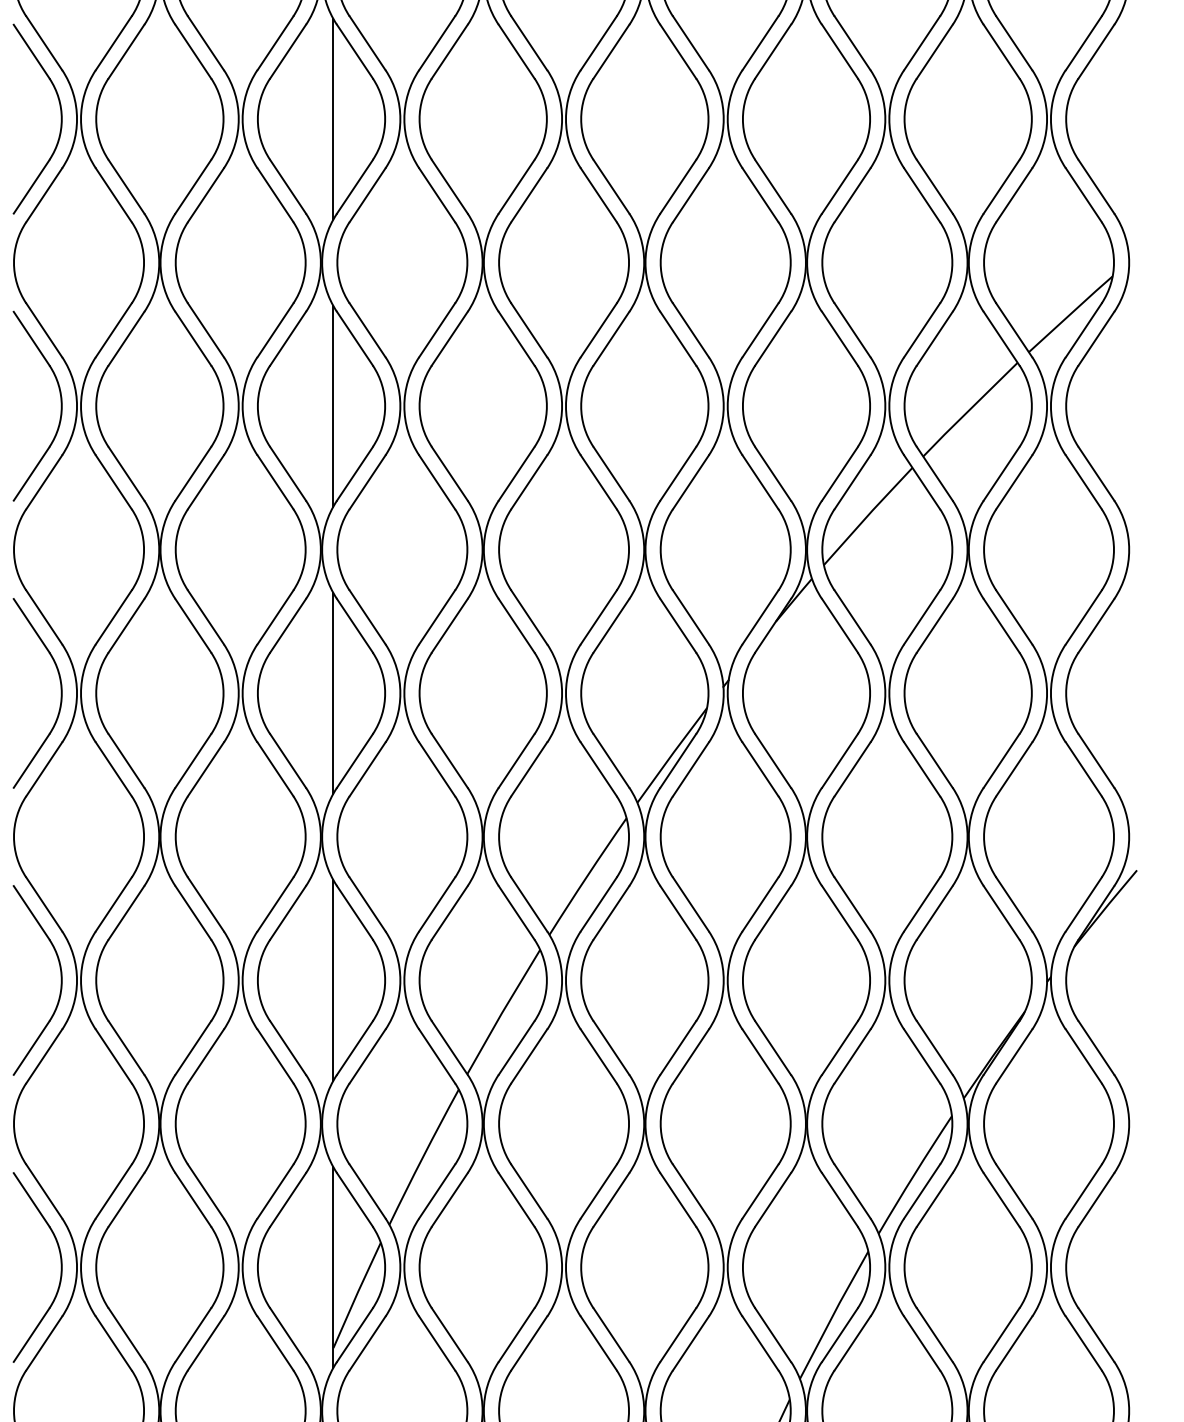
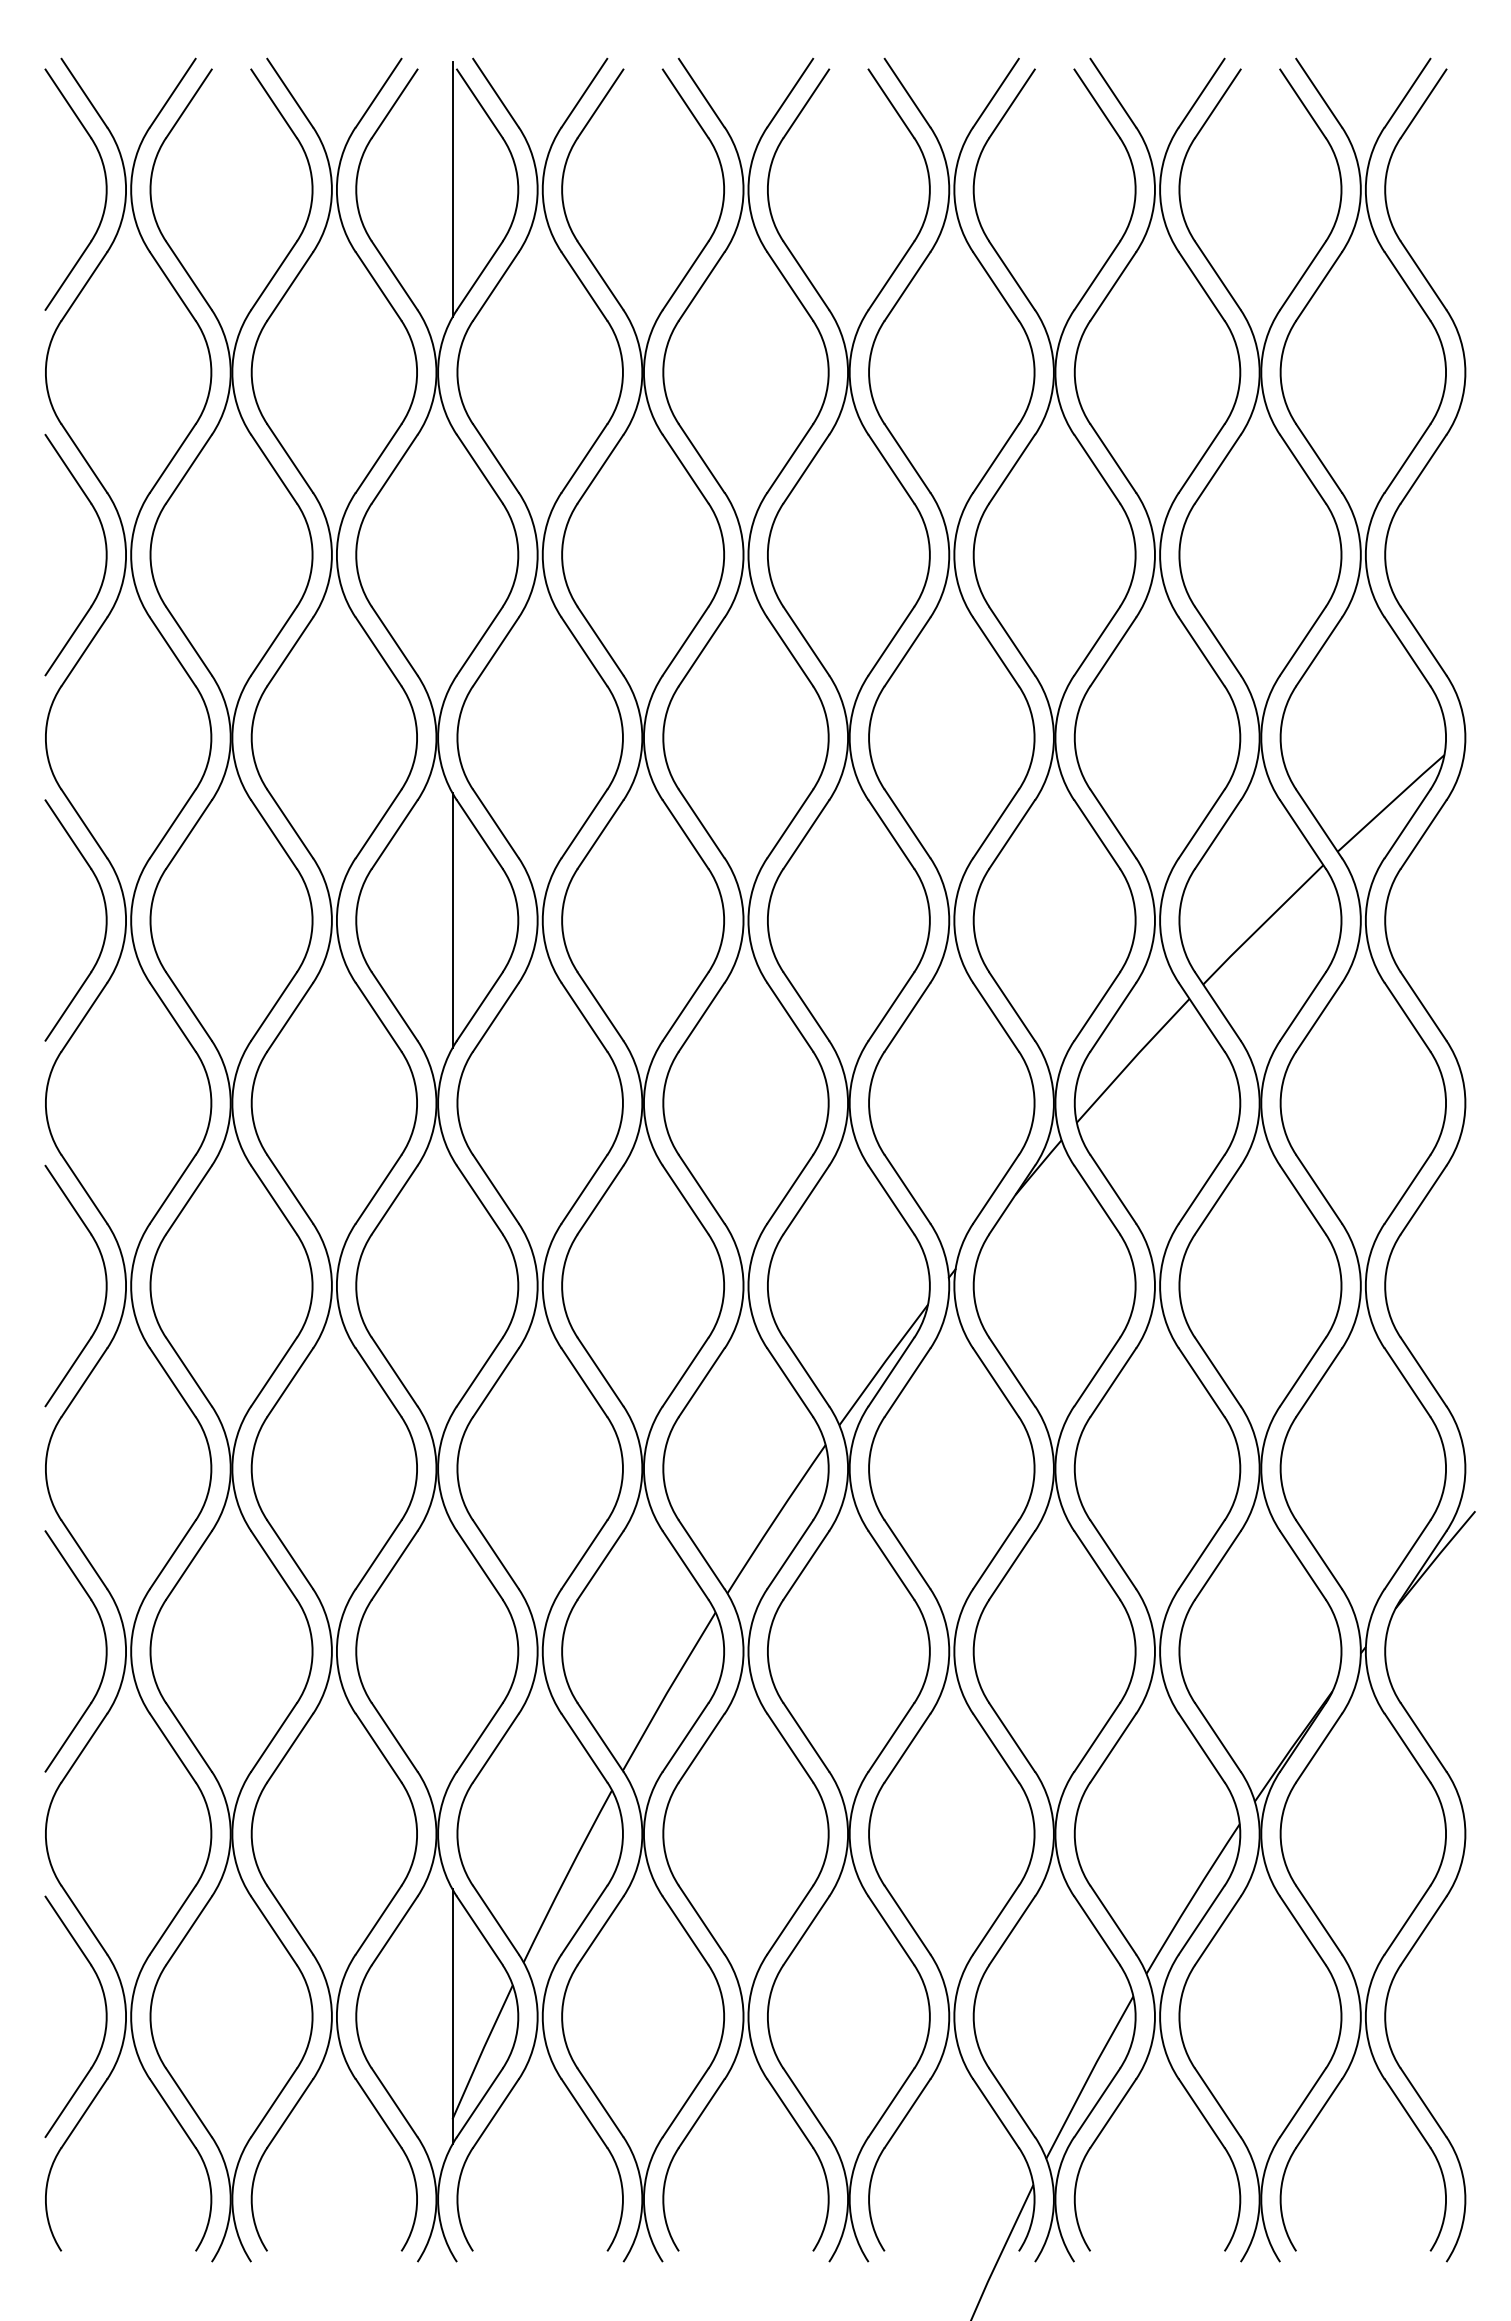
line: (333, 118) -> (452, 554), removed
line: (333, 692) -> (452, 1285), removed
line: (333, 979) -> (452, 1650), removed

